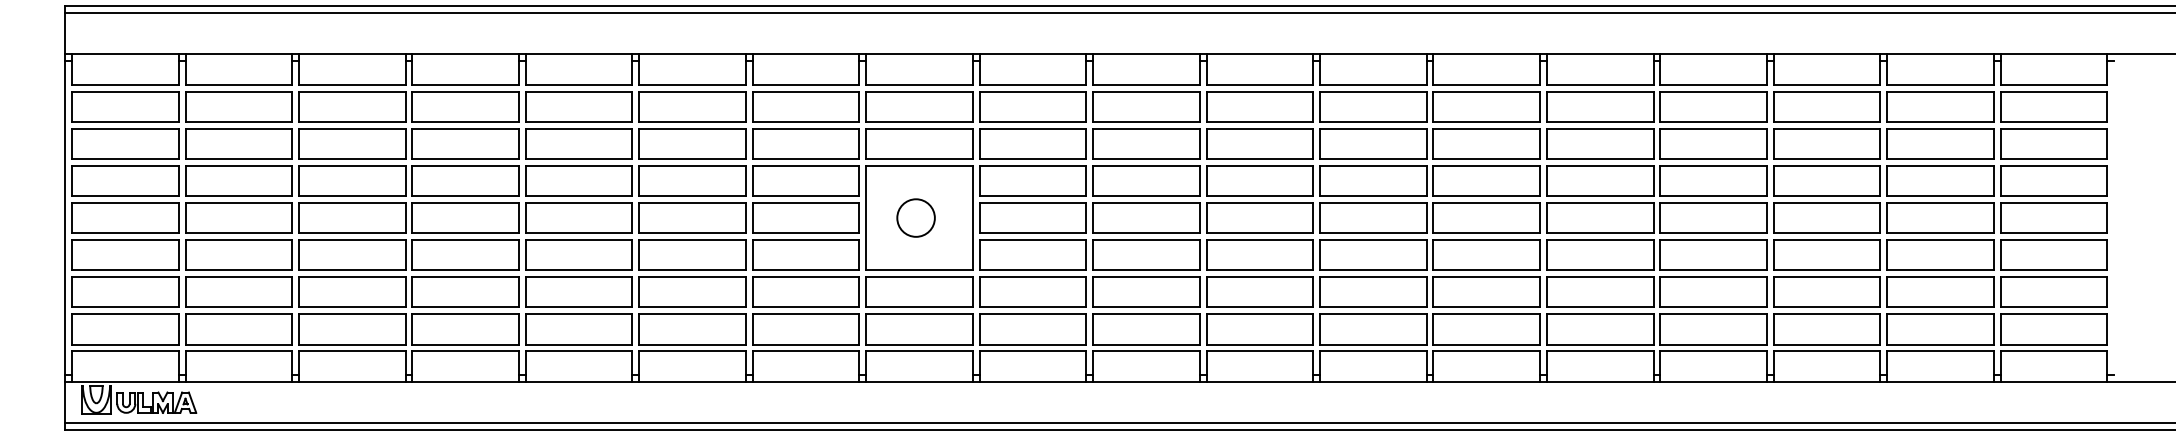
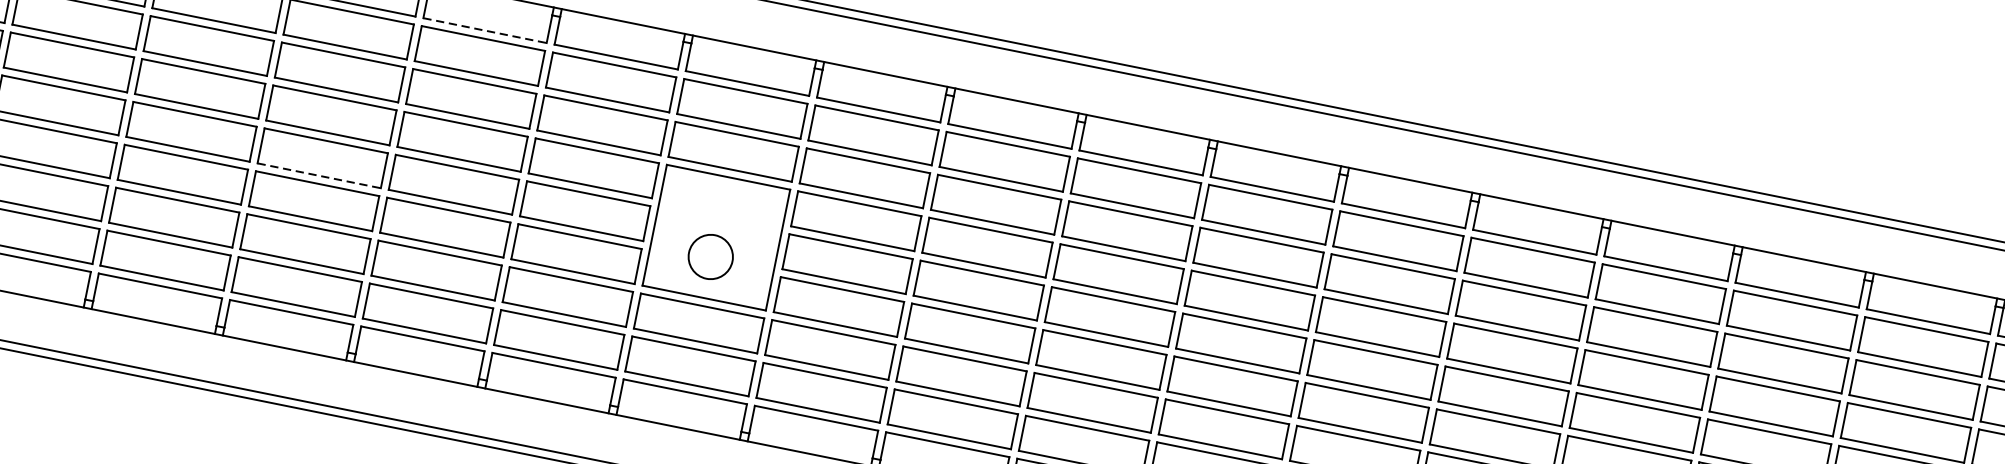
line: (693, 84) -> (486, 30), solid -> dashed
circle: (915, 217) -> (710, 256), moved
line: (579, 233) -> (319, 176), solid -> dashed

